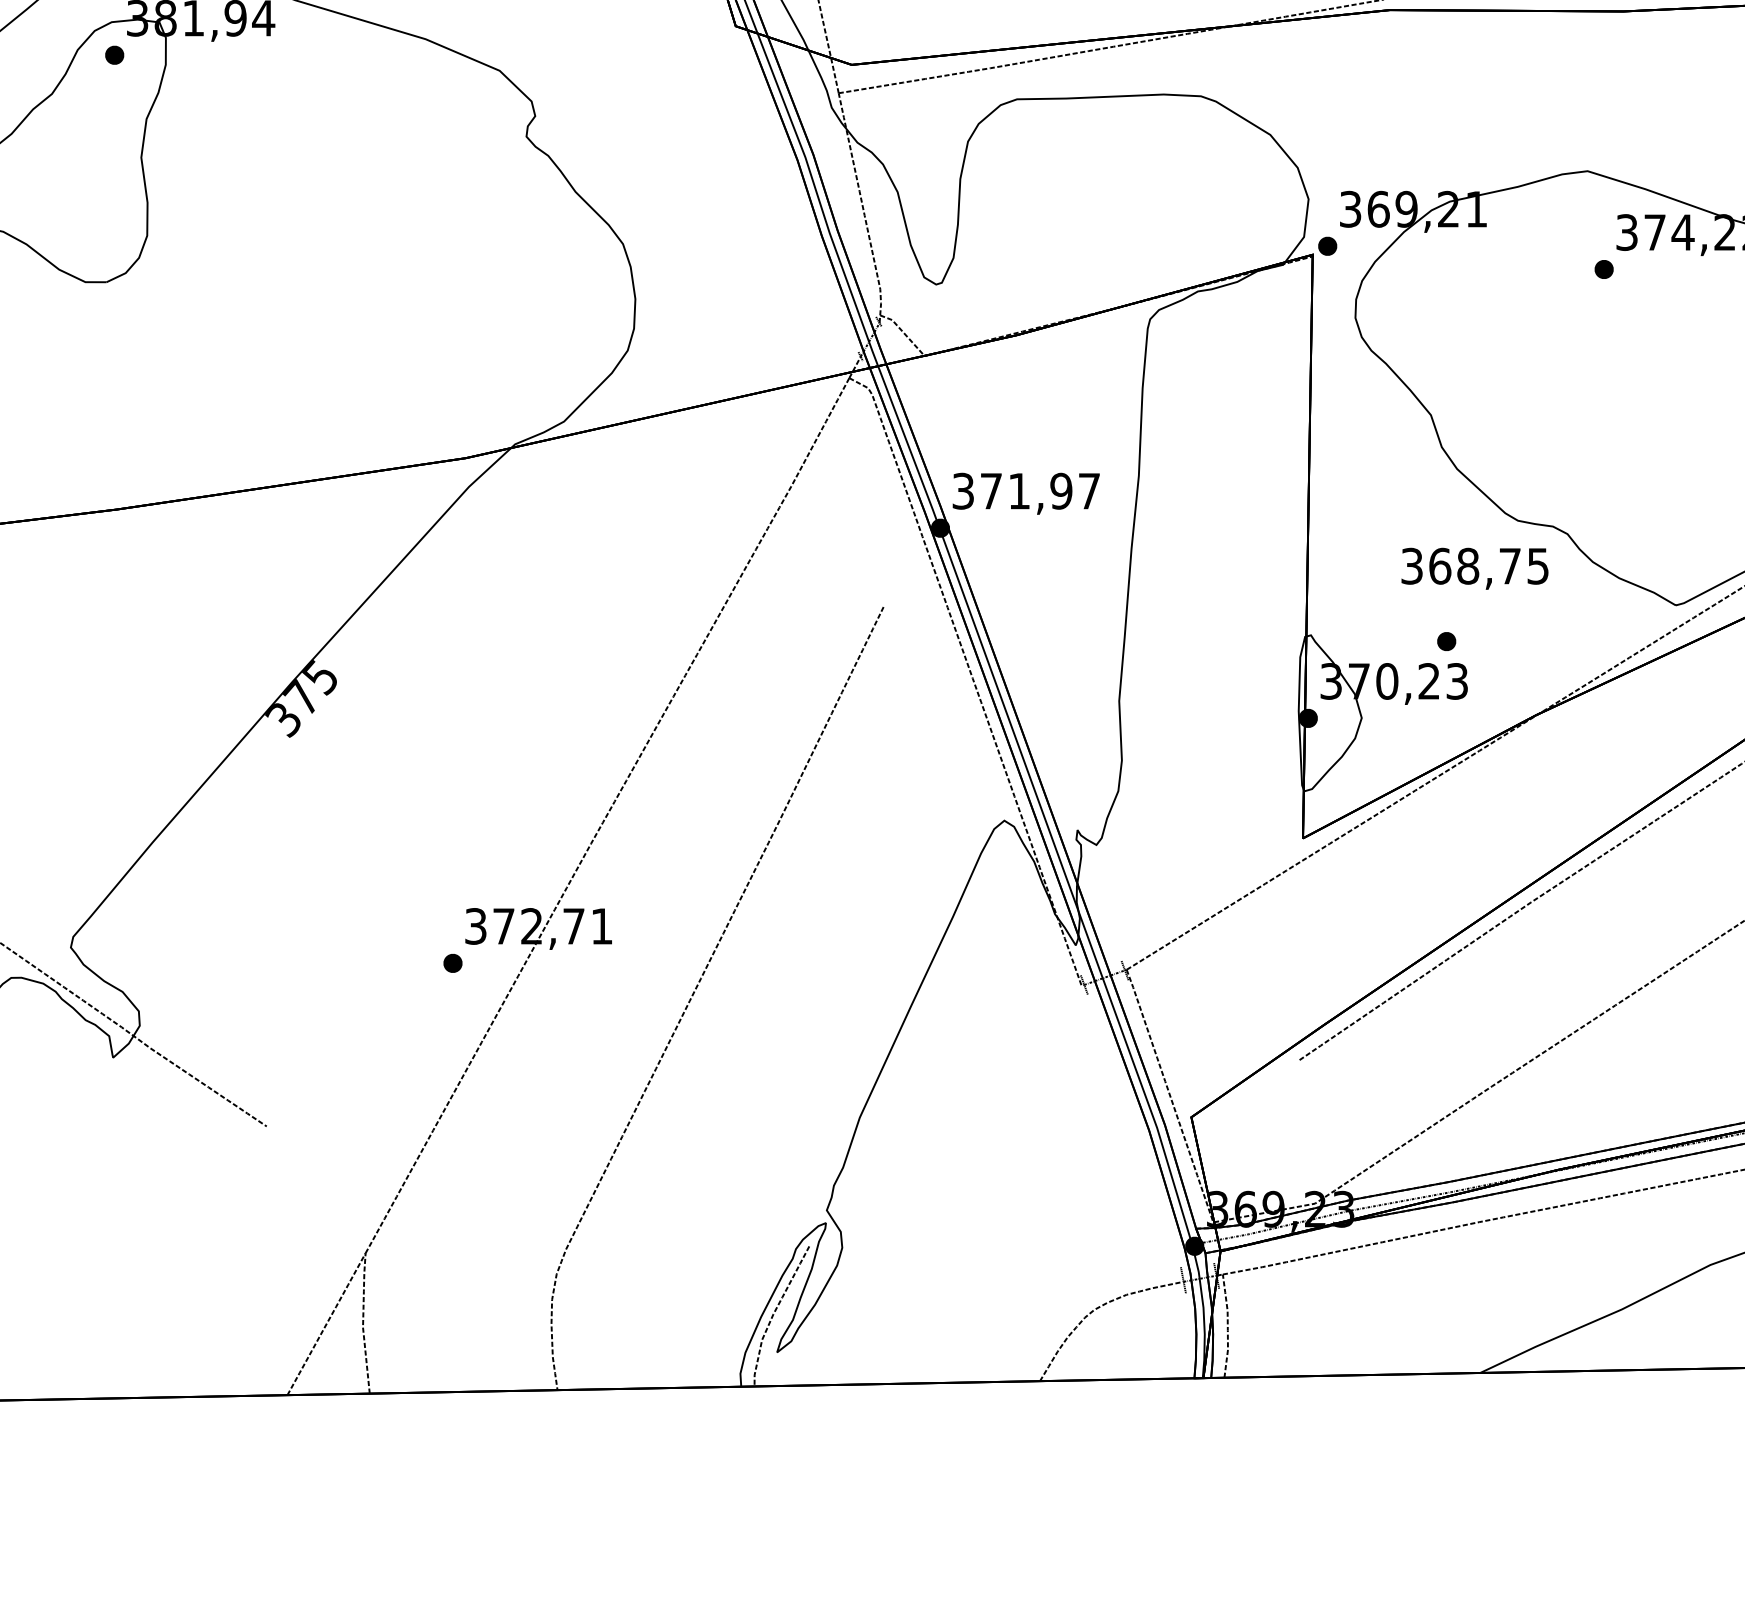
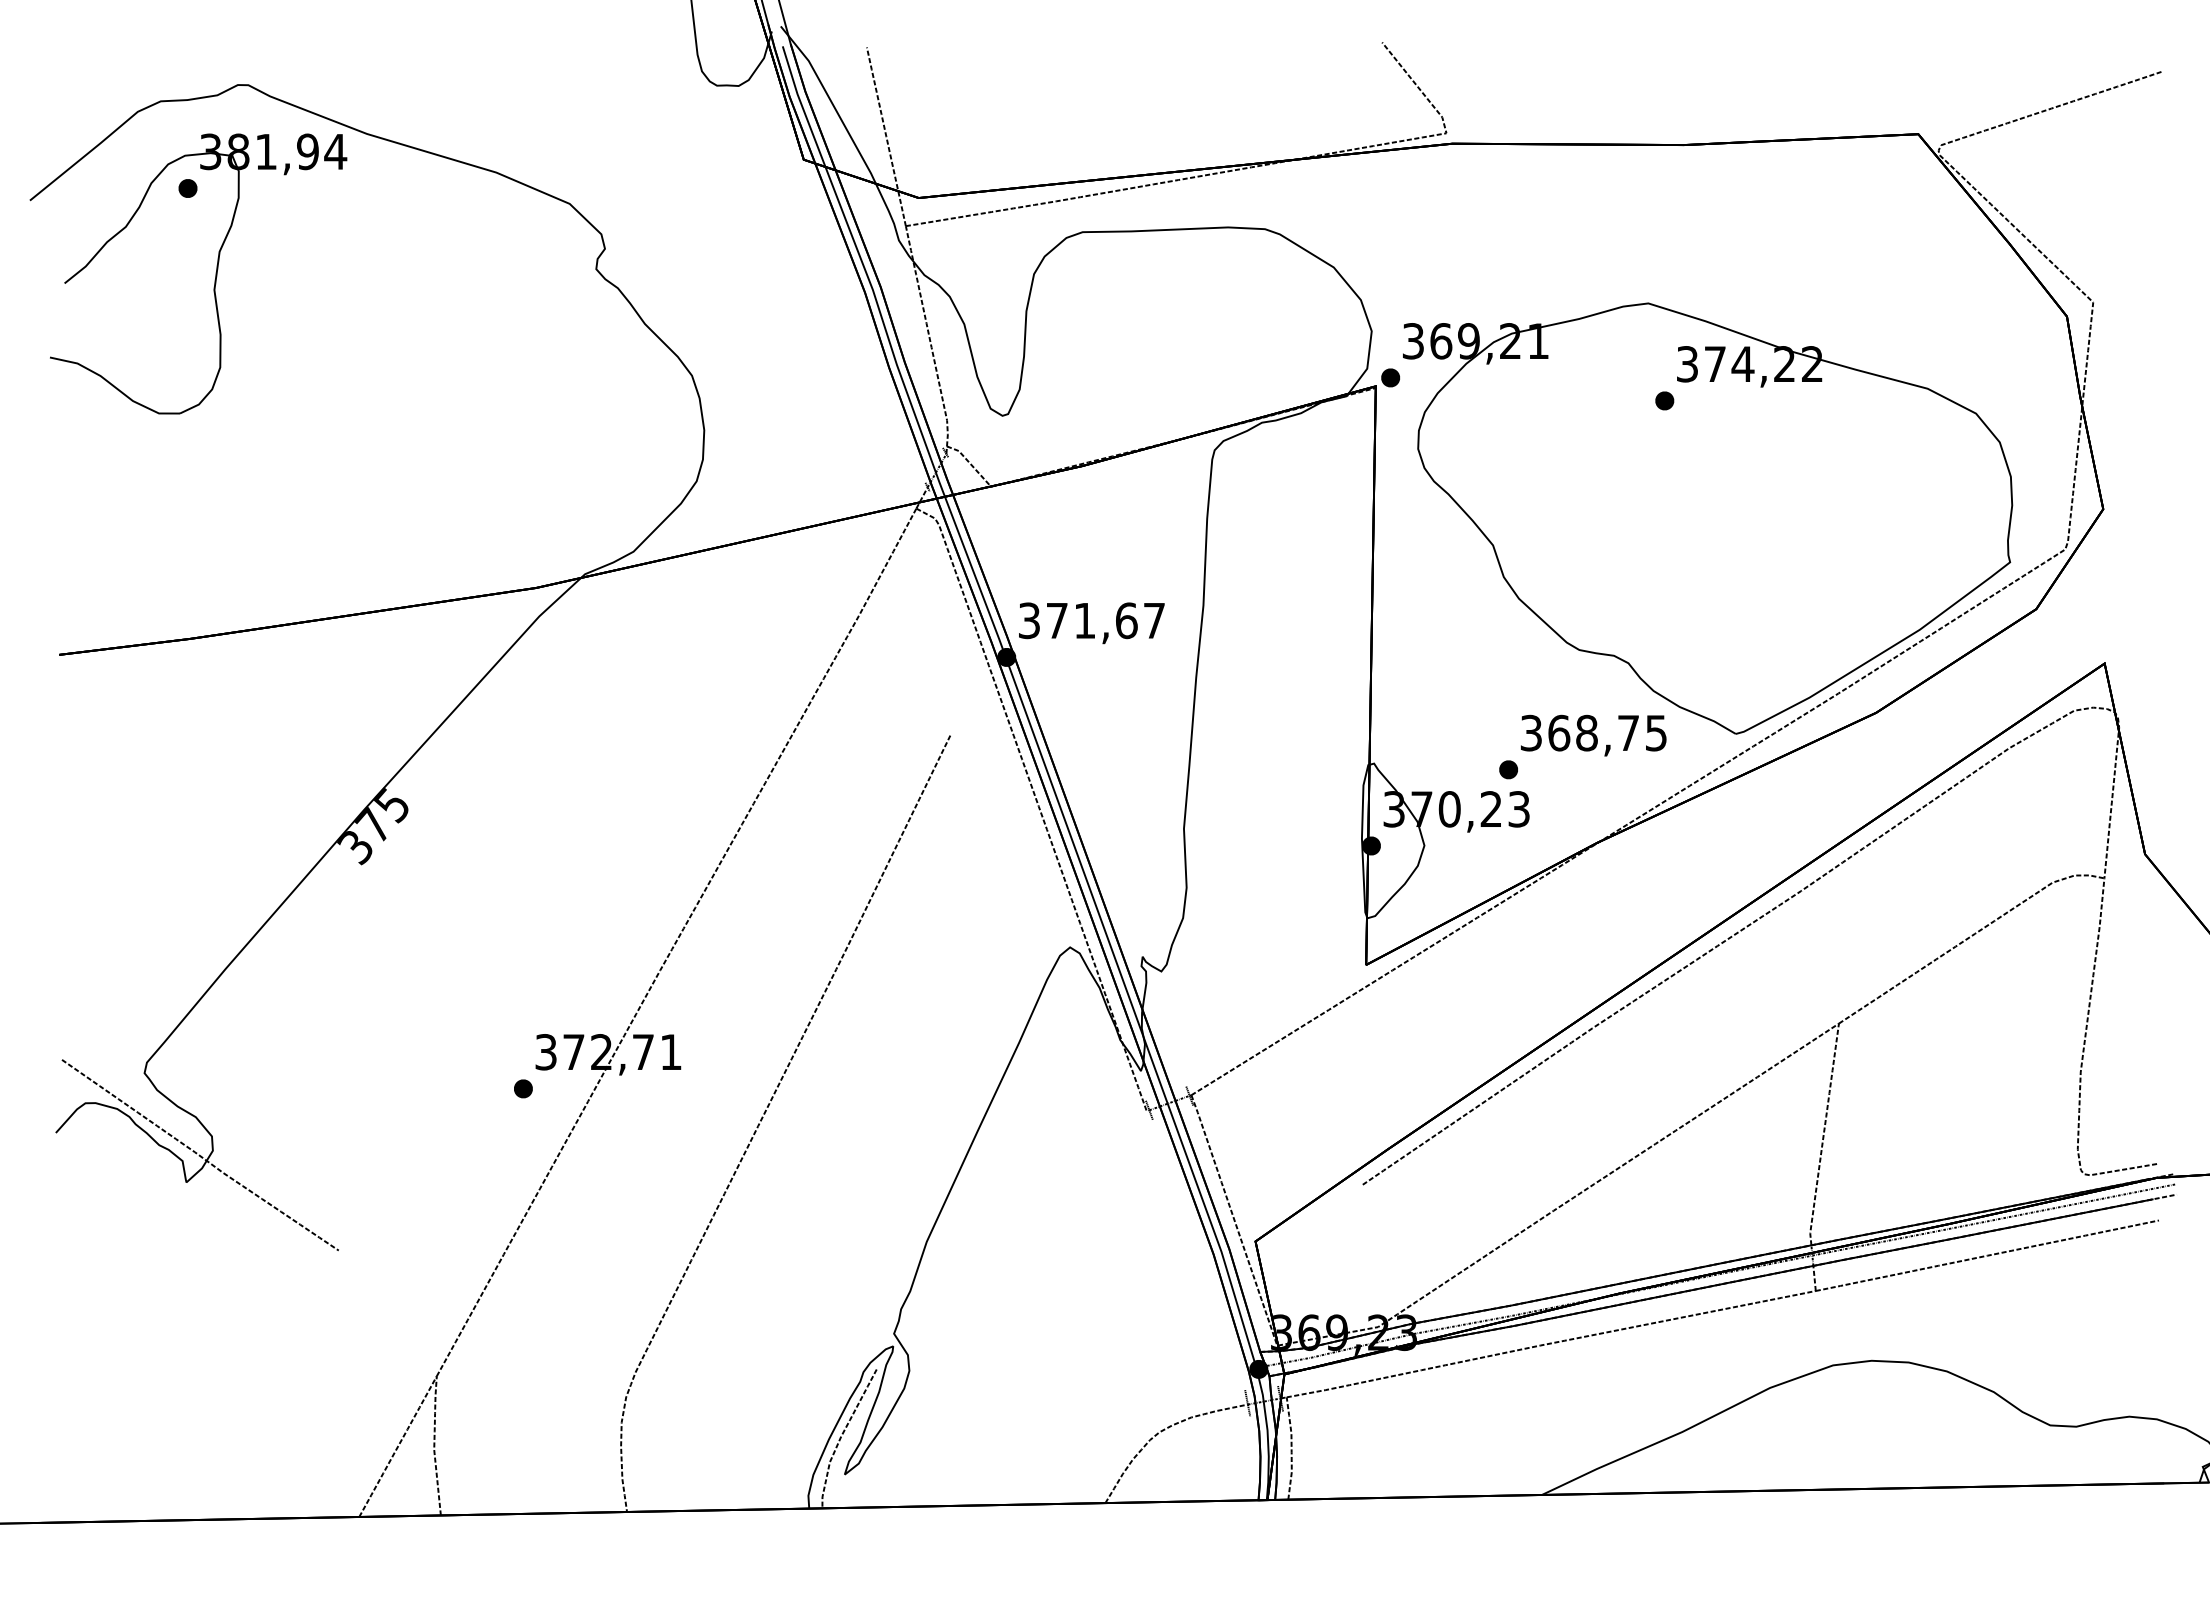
text: (1061, 490) -> (1126, 620), 371,97 -> 371,67
text: (1474, 568) -> (1593, 735), moved

